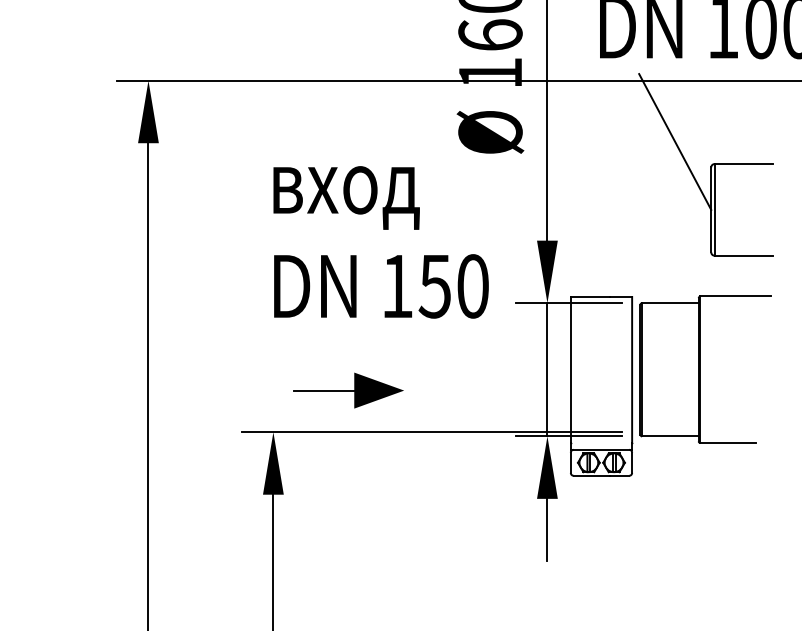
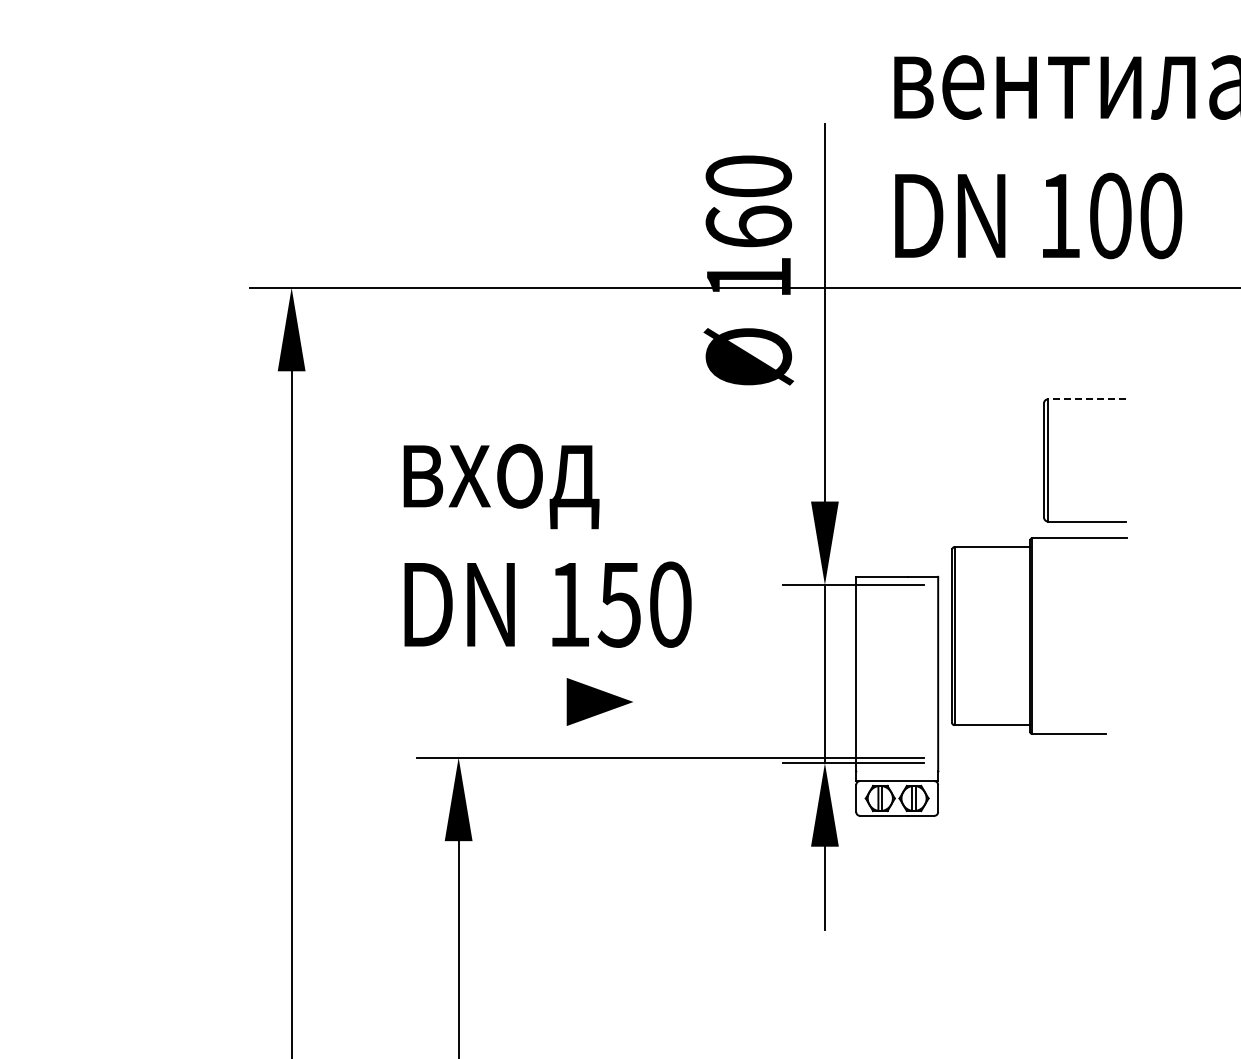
line: (675, 141) -> (995, 369), removed
line: (743, 164) -> (1087, 399), solid -> dashed
text: (381, 242) -> (547, 545), moved
part: (700, 369) -> (1032, 635), moved
line: (324, 390) -> (526, 701), removed

